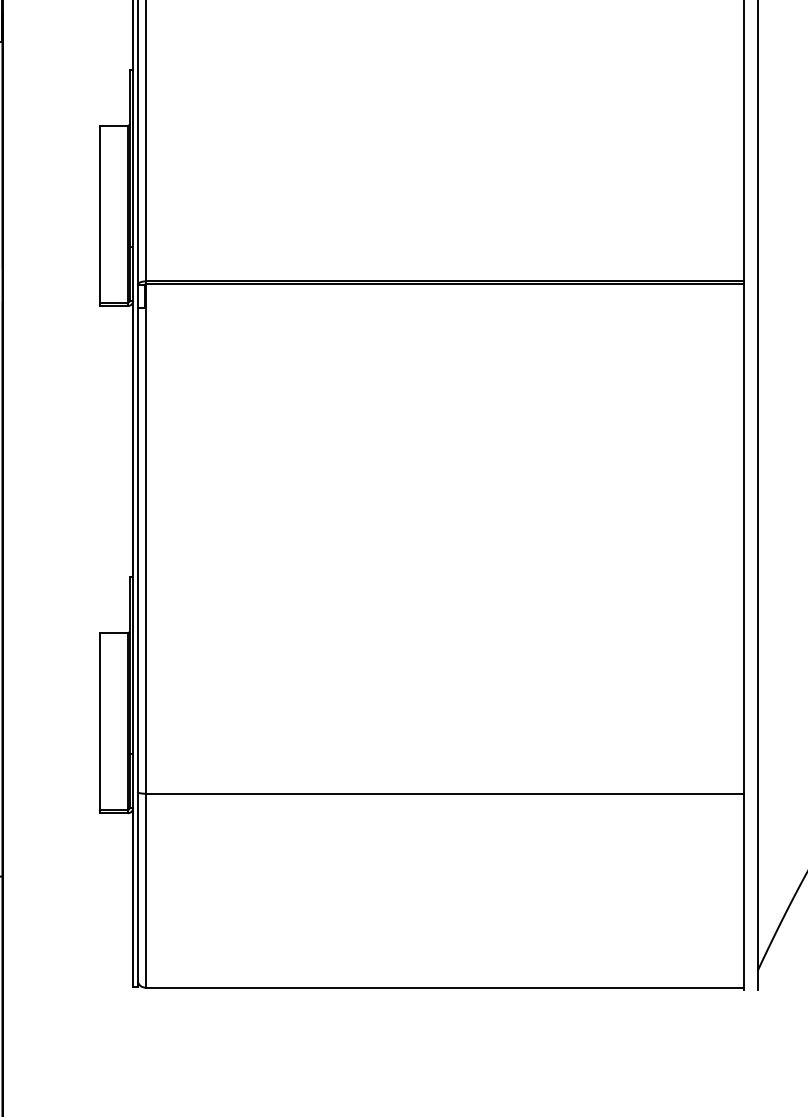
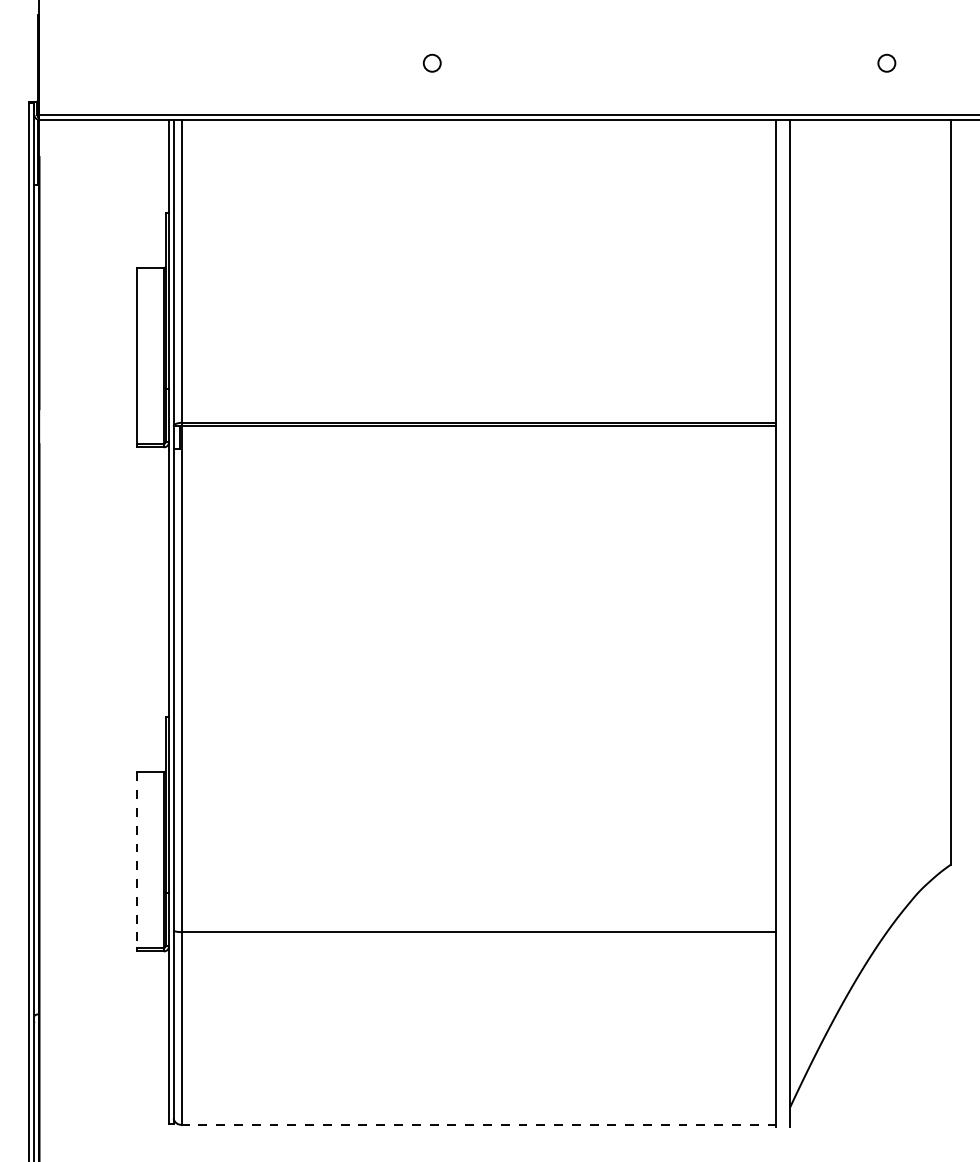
line: (100, 721) -> (136, 860), solid -> dashed
line: (444, 987) -> (478, 1124), solid -> dashed

